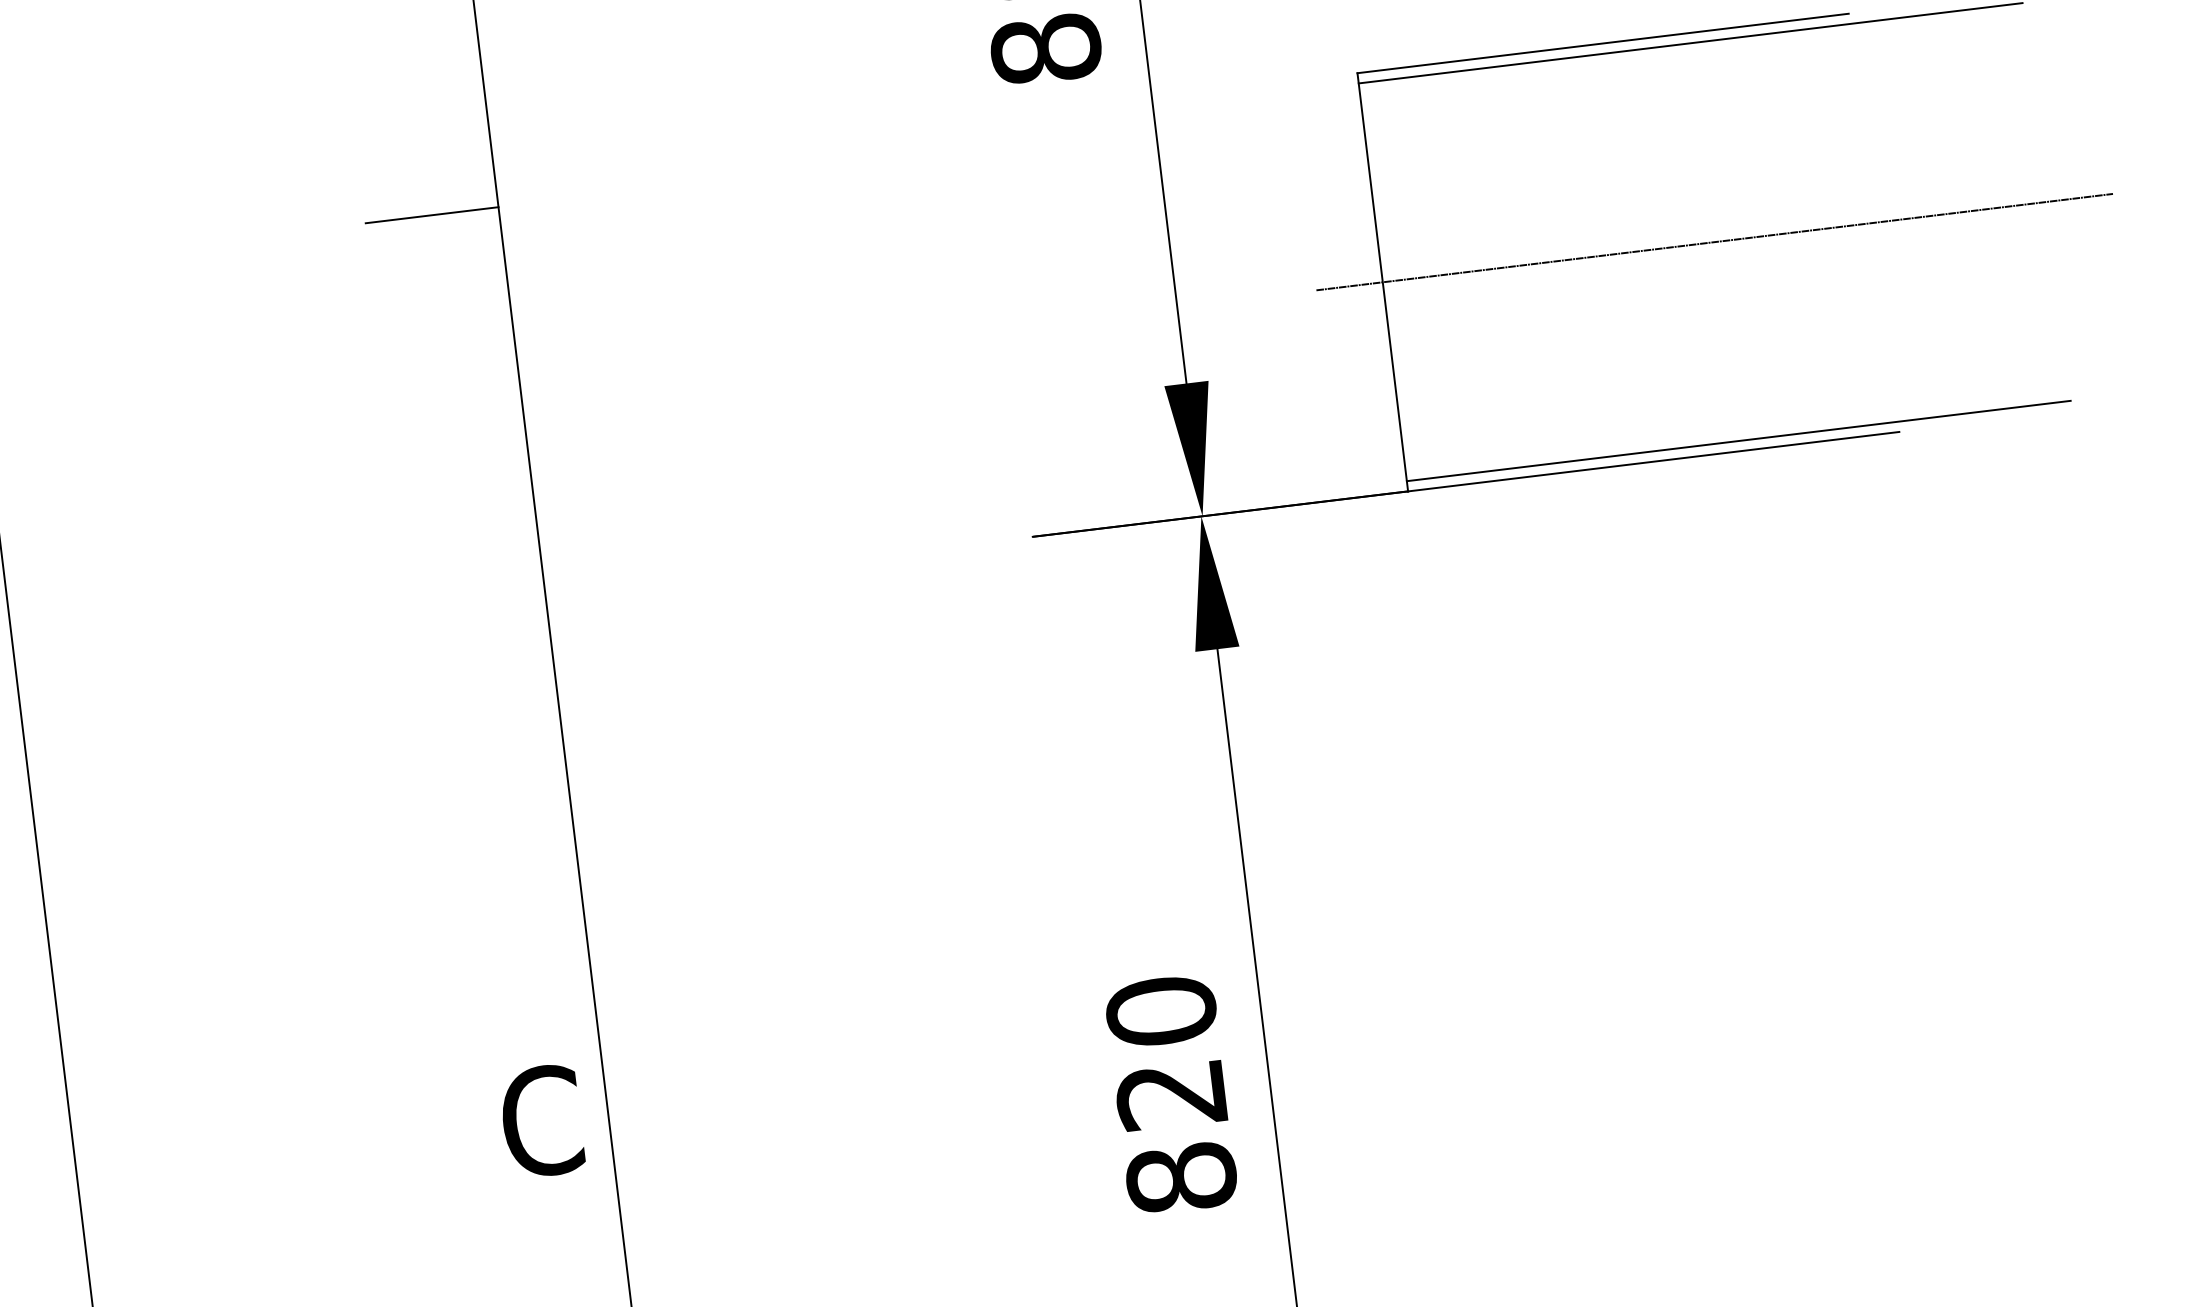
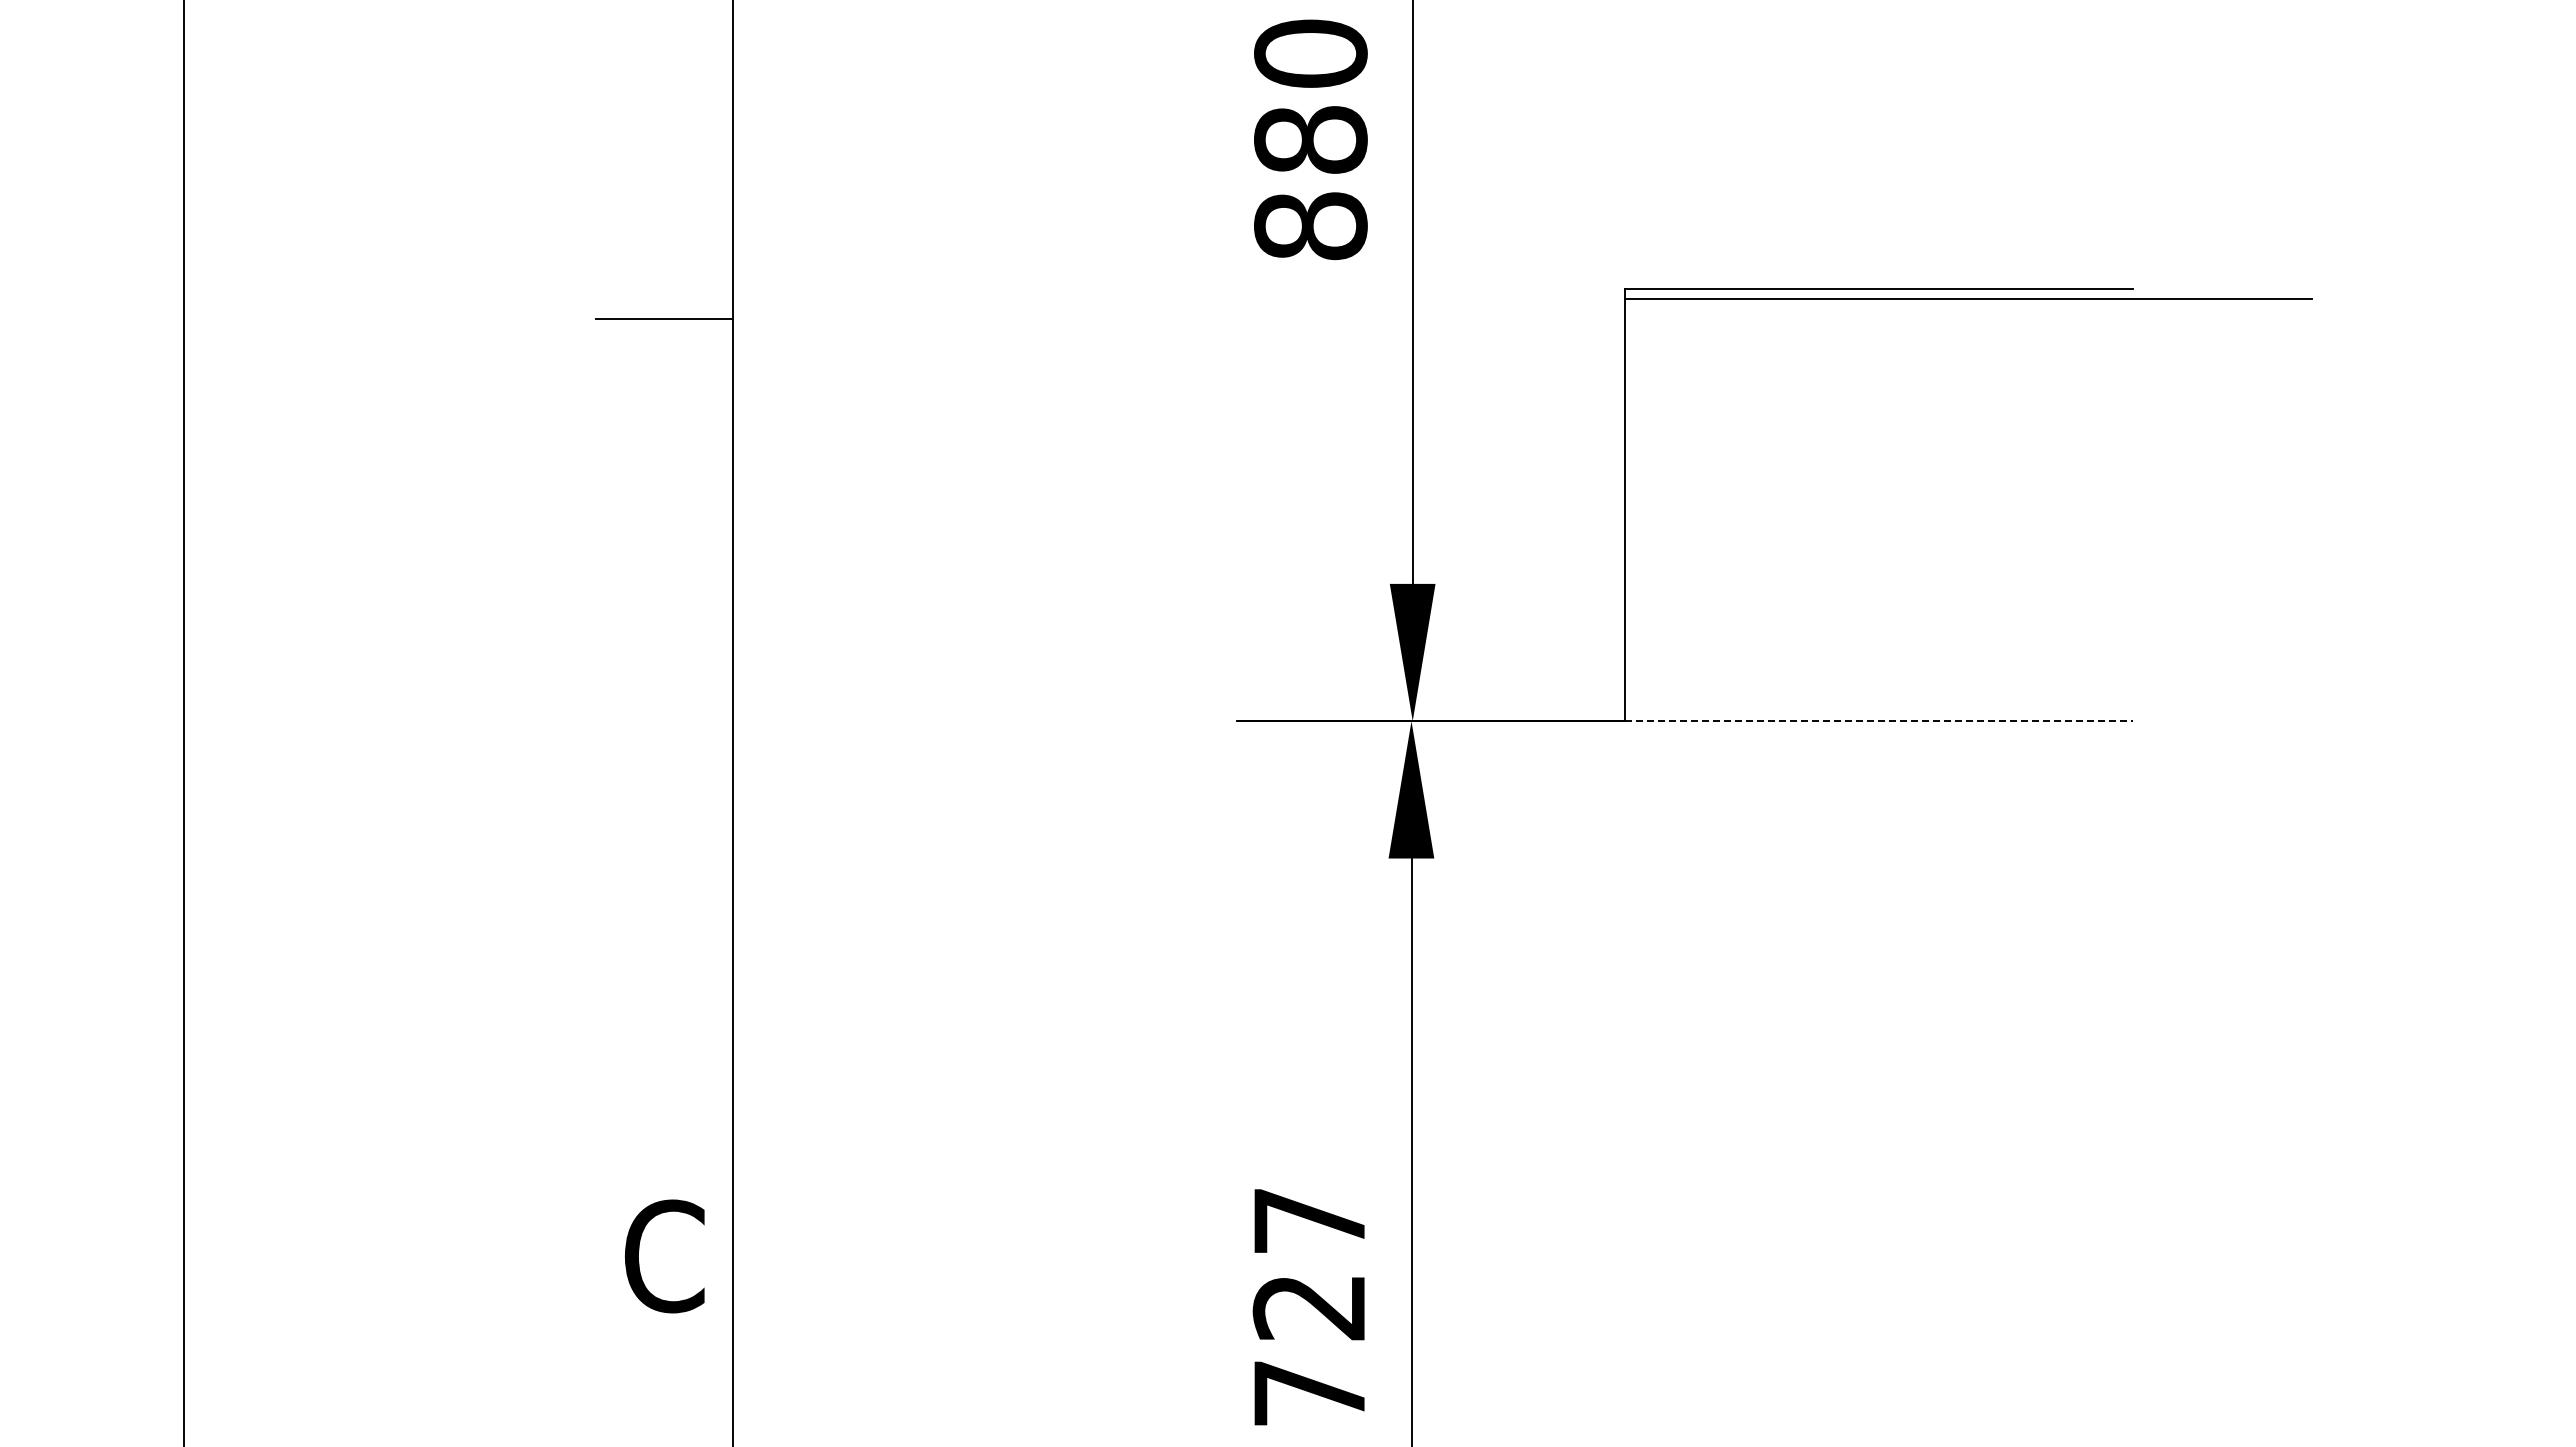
line: (1714, 241) -> (1968, 504), removed
line: (1738, 440) -> (1968, 710), removed
line: (1653, 461) -> (1879, 721), solid -> dashed
text: (1171, 1094) -> (1309, 1306), 820 -> 727

